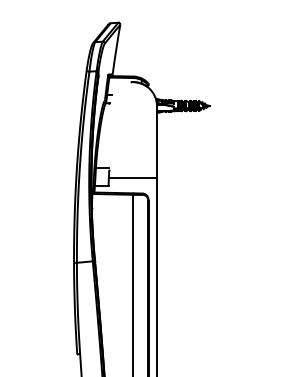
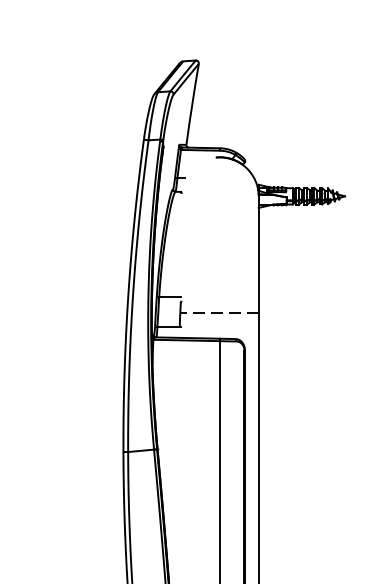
line: (133, 177) -> (220, 312), solid -> dashed

